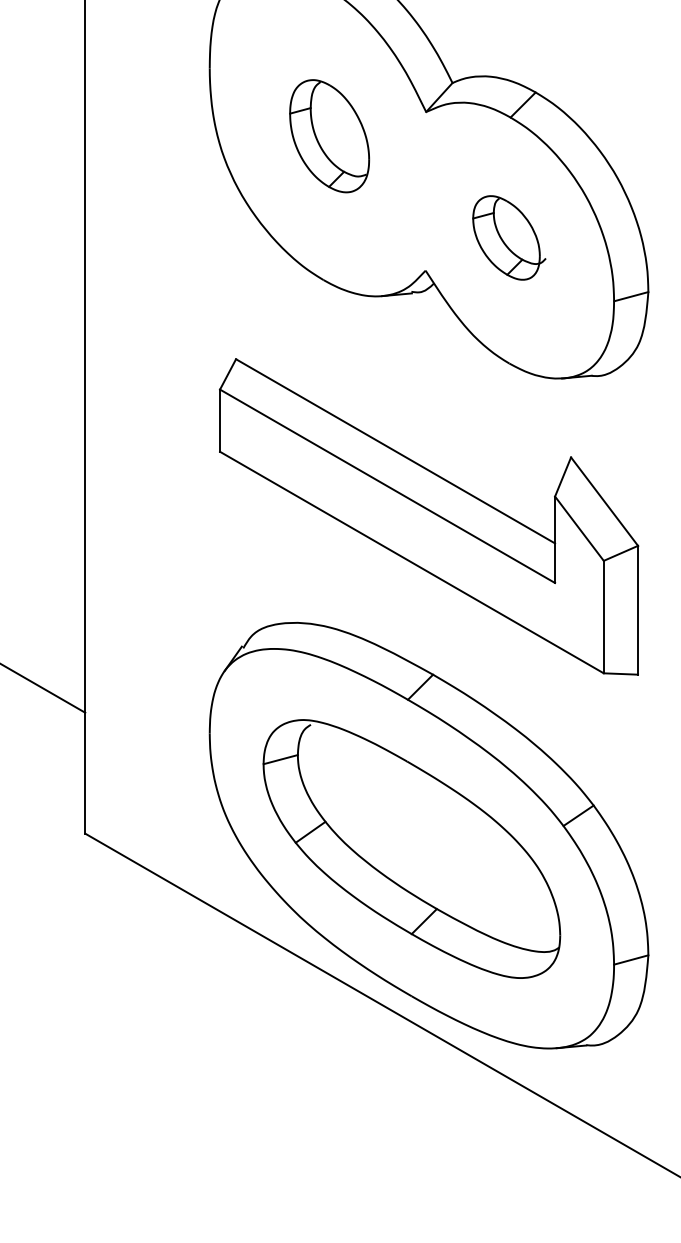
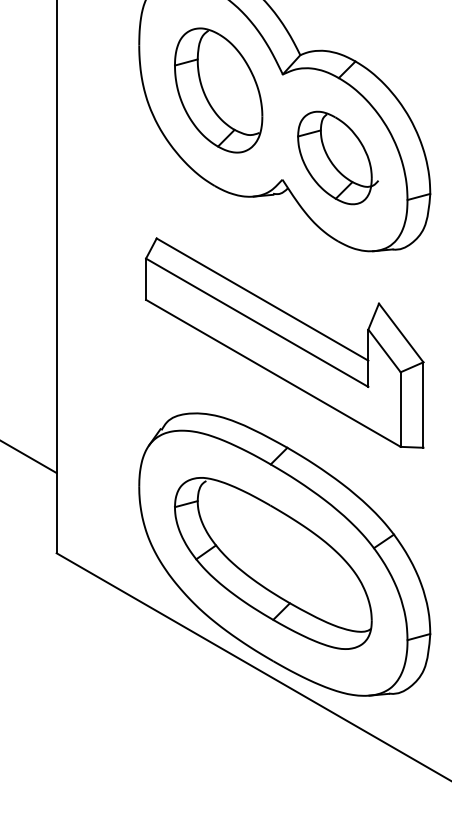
part: (329, 136) -> (218, 90), size x1.67
part: (508, 237) -> (337, 157), size x1.67

